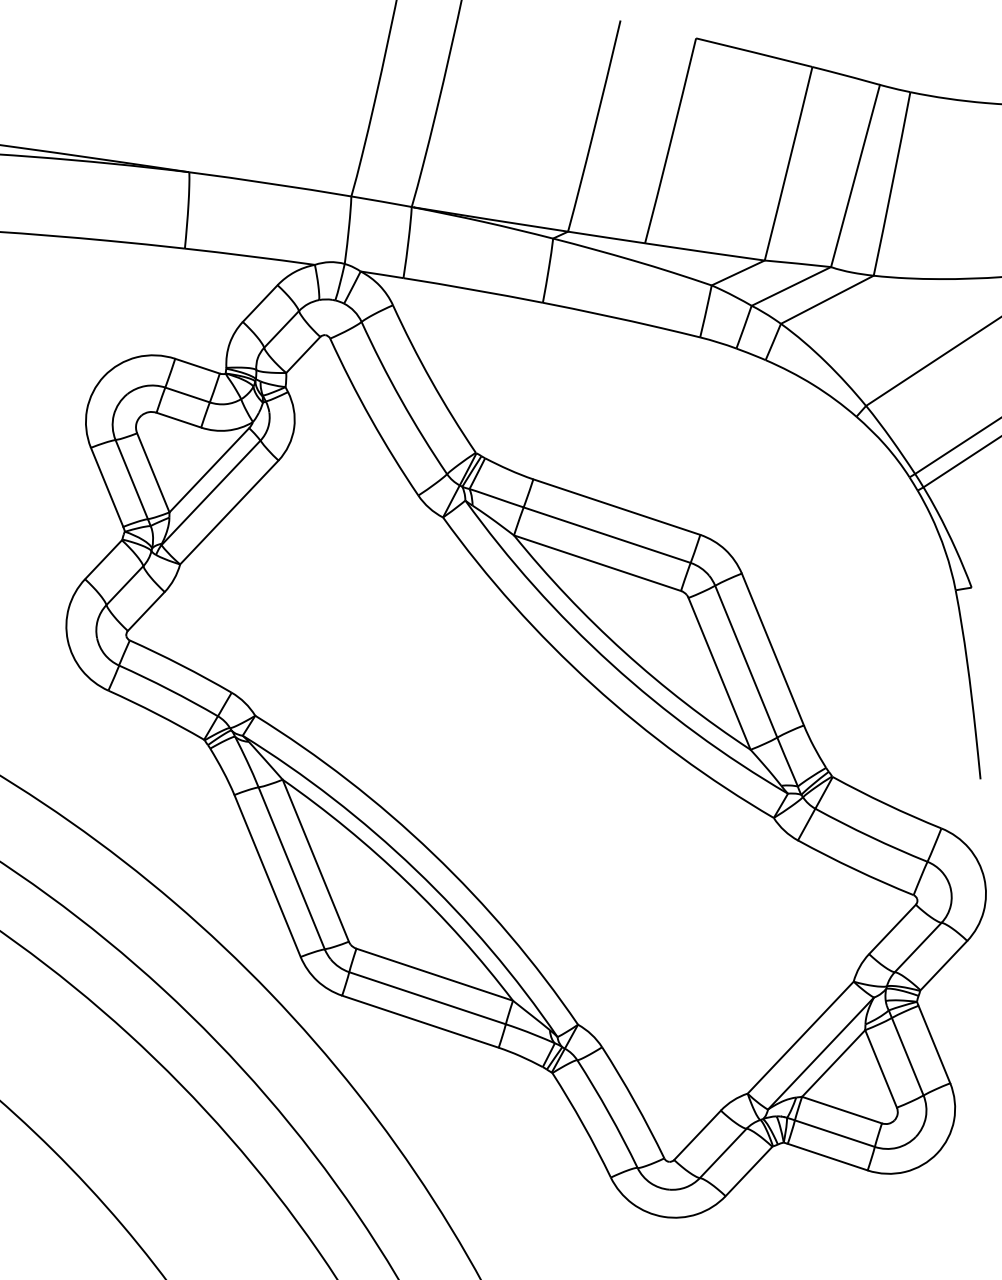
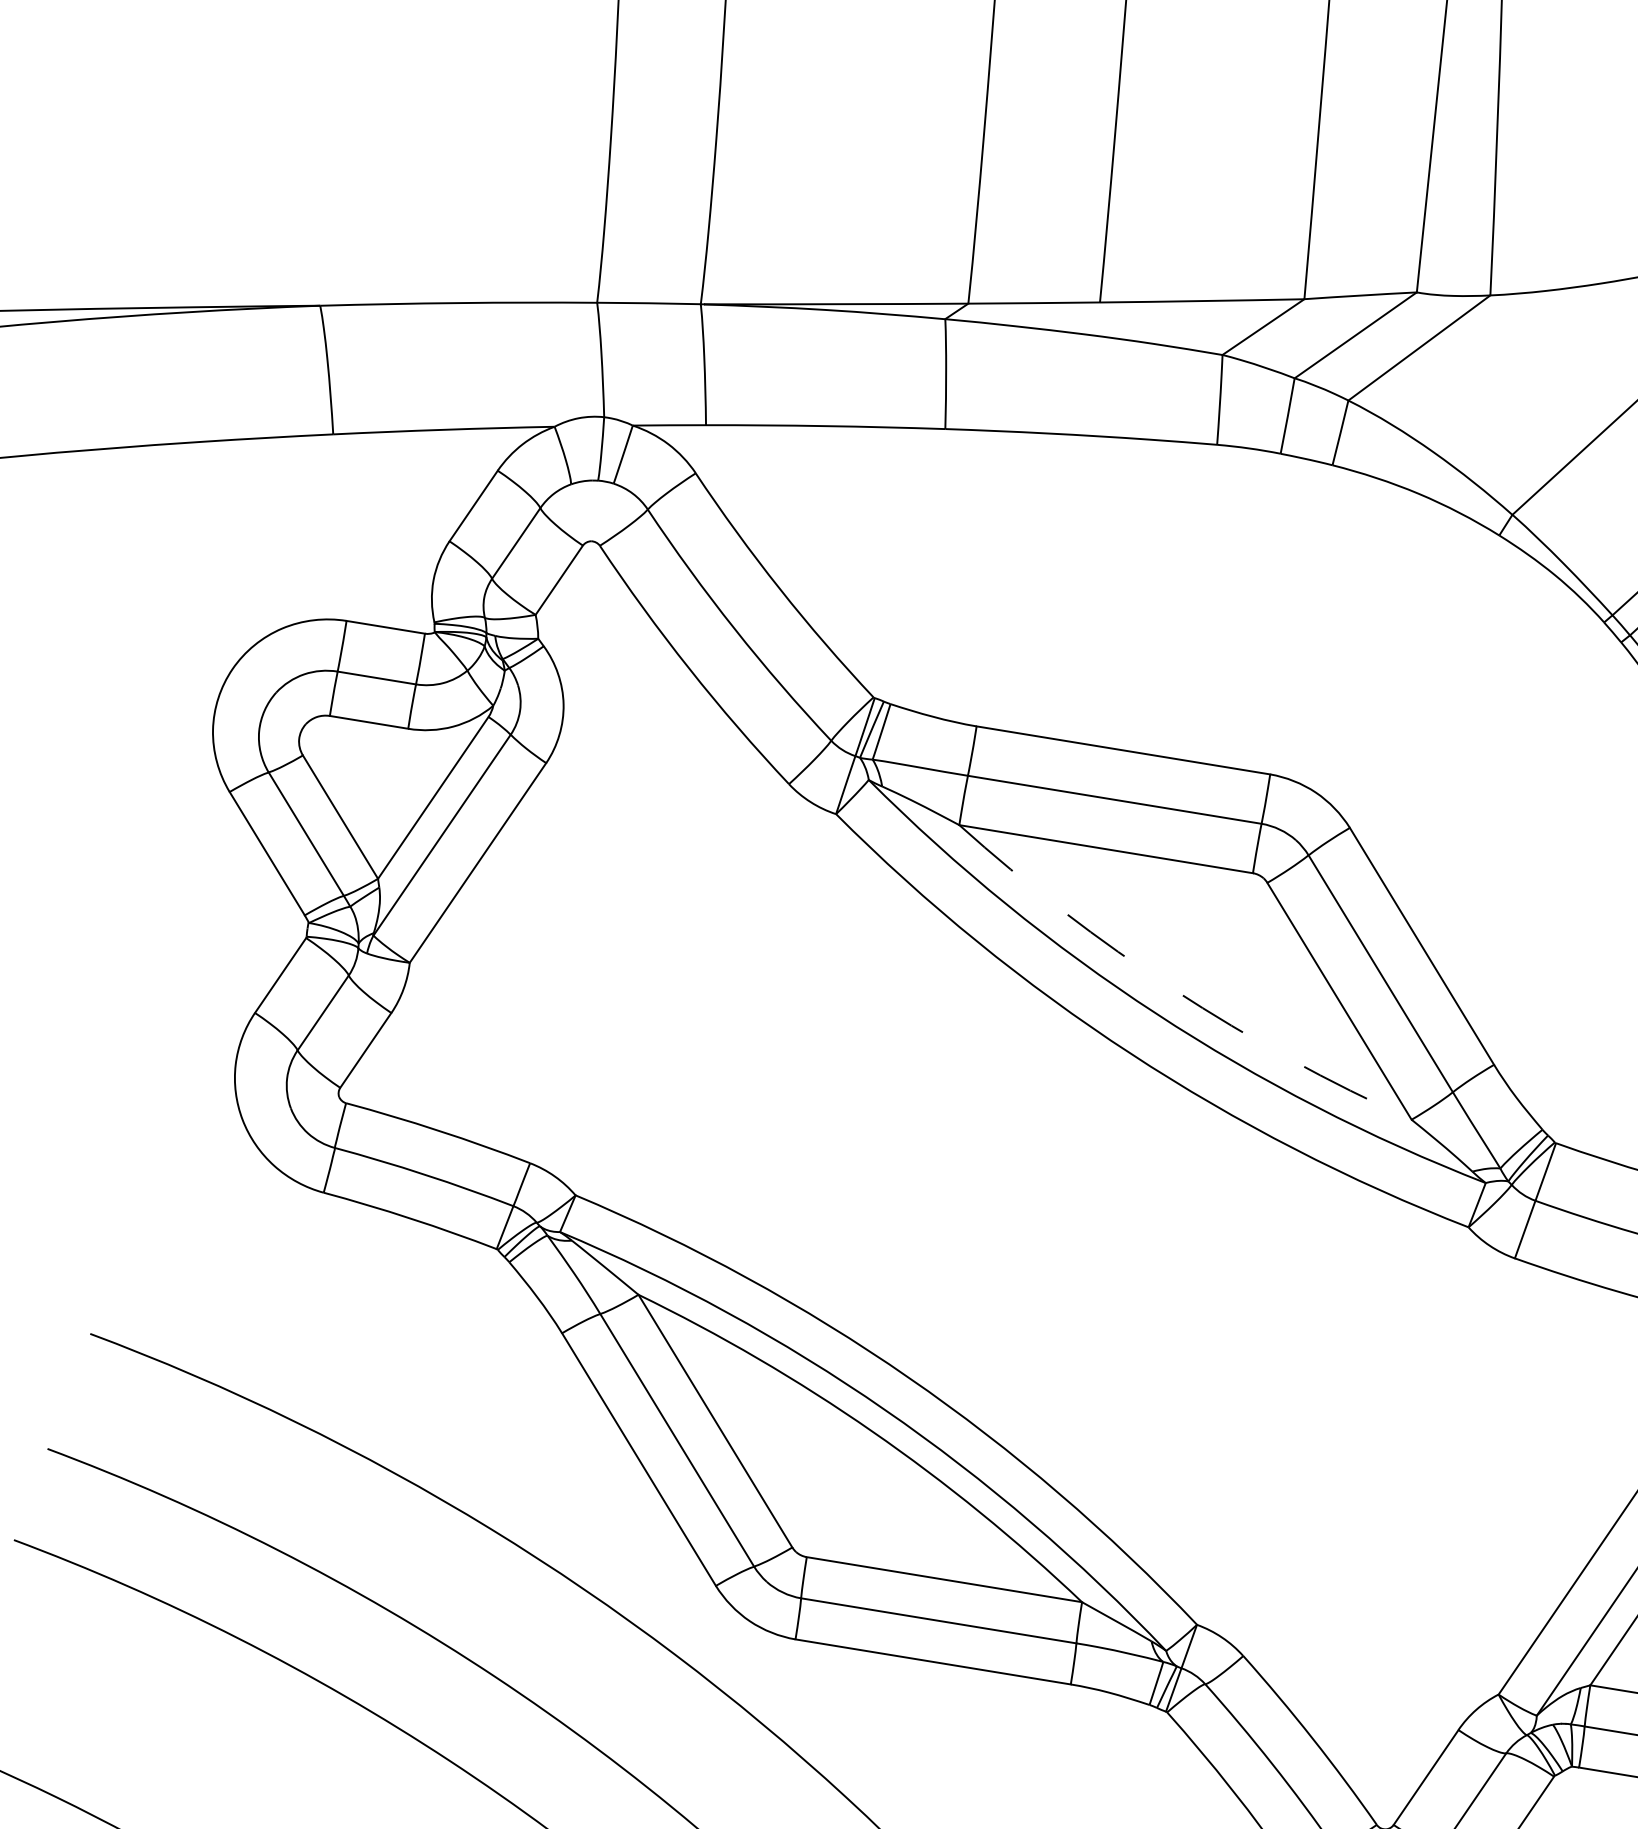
arc: (624, 651) -> (1174, 989), solid -> dashed

